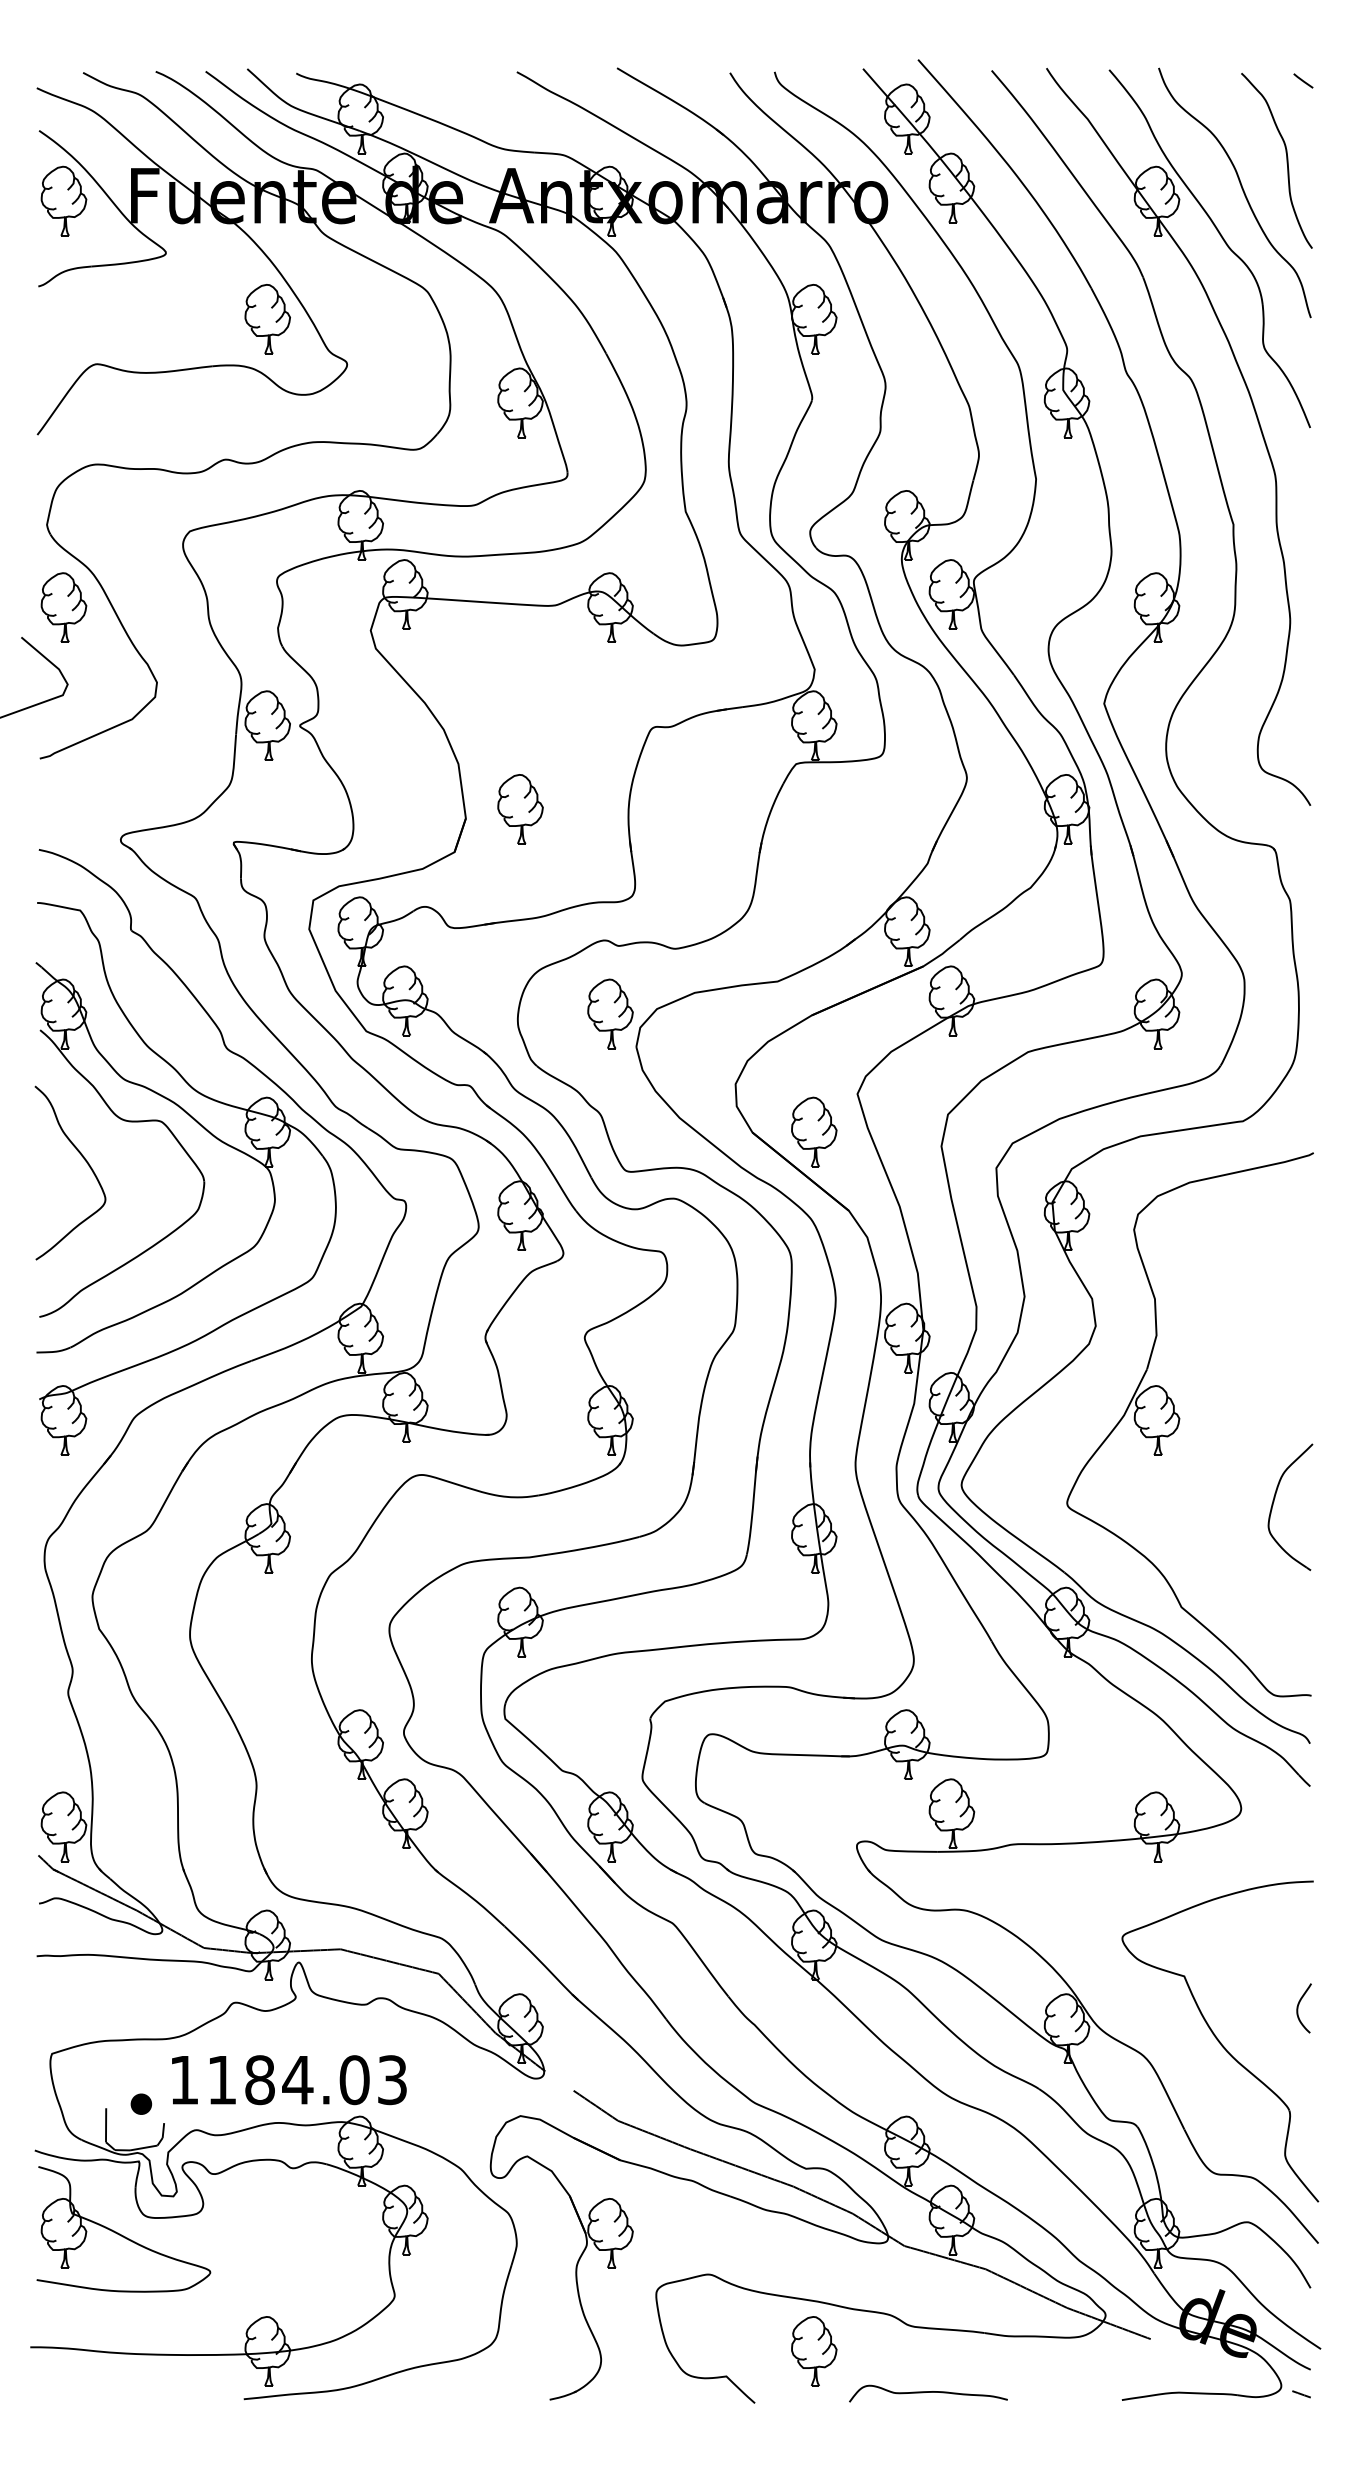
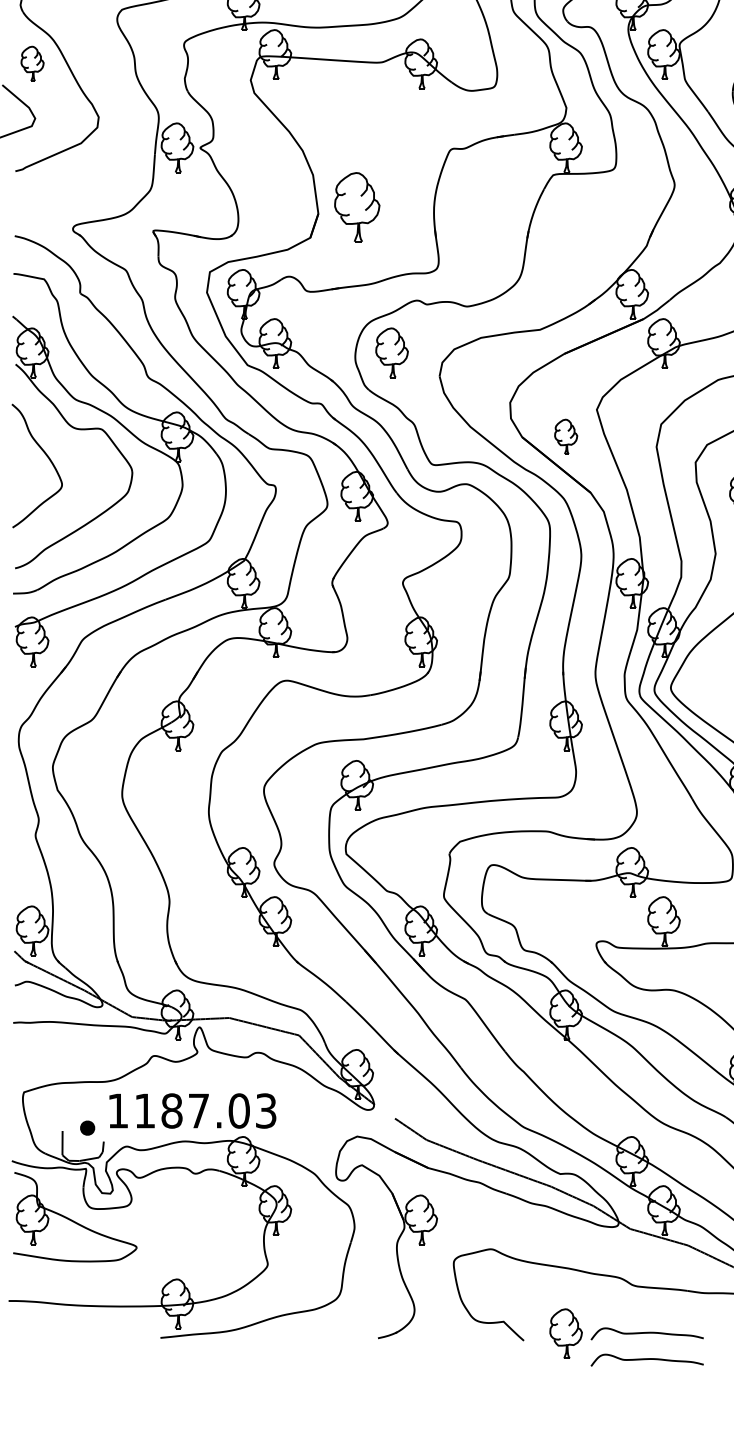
part: (63, 607) -> (32, 63), size x0.7
part: (520, 809) -> (357, 207), size x1.4
part: (610, 1013) -> (392, 352), moved
part: (814, 1131) -> (566, 436), size x0.7
text: (297, 2080) -> (198, 1111), 1184.03 -> 1187.03
part: (814, 2351) -> (566, 1333), moved
curve: (928, 2429) -> (647, 1359), added

